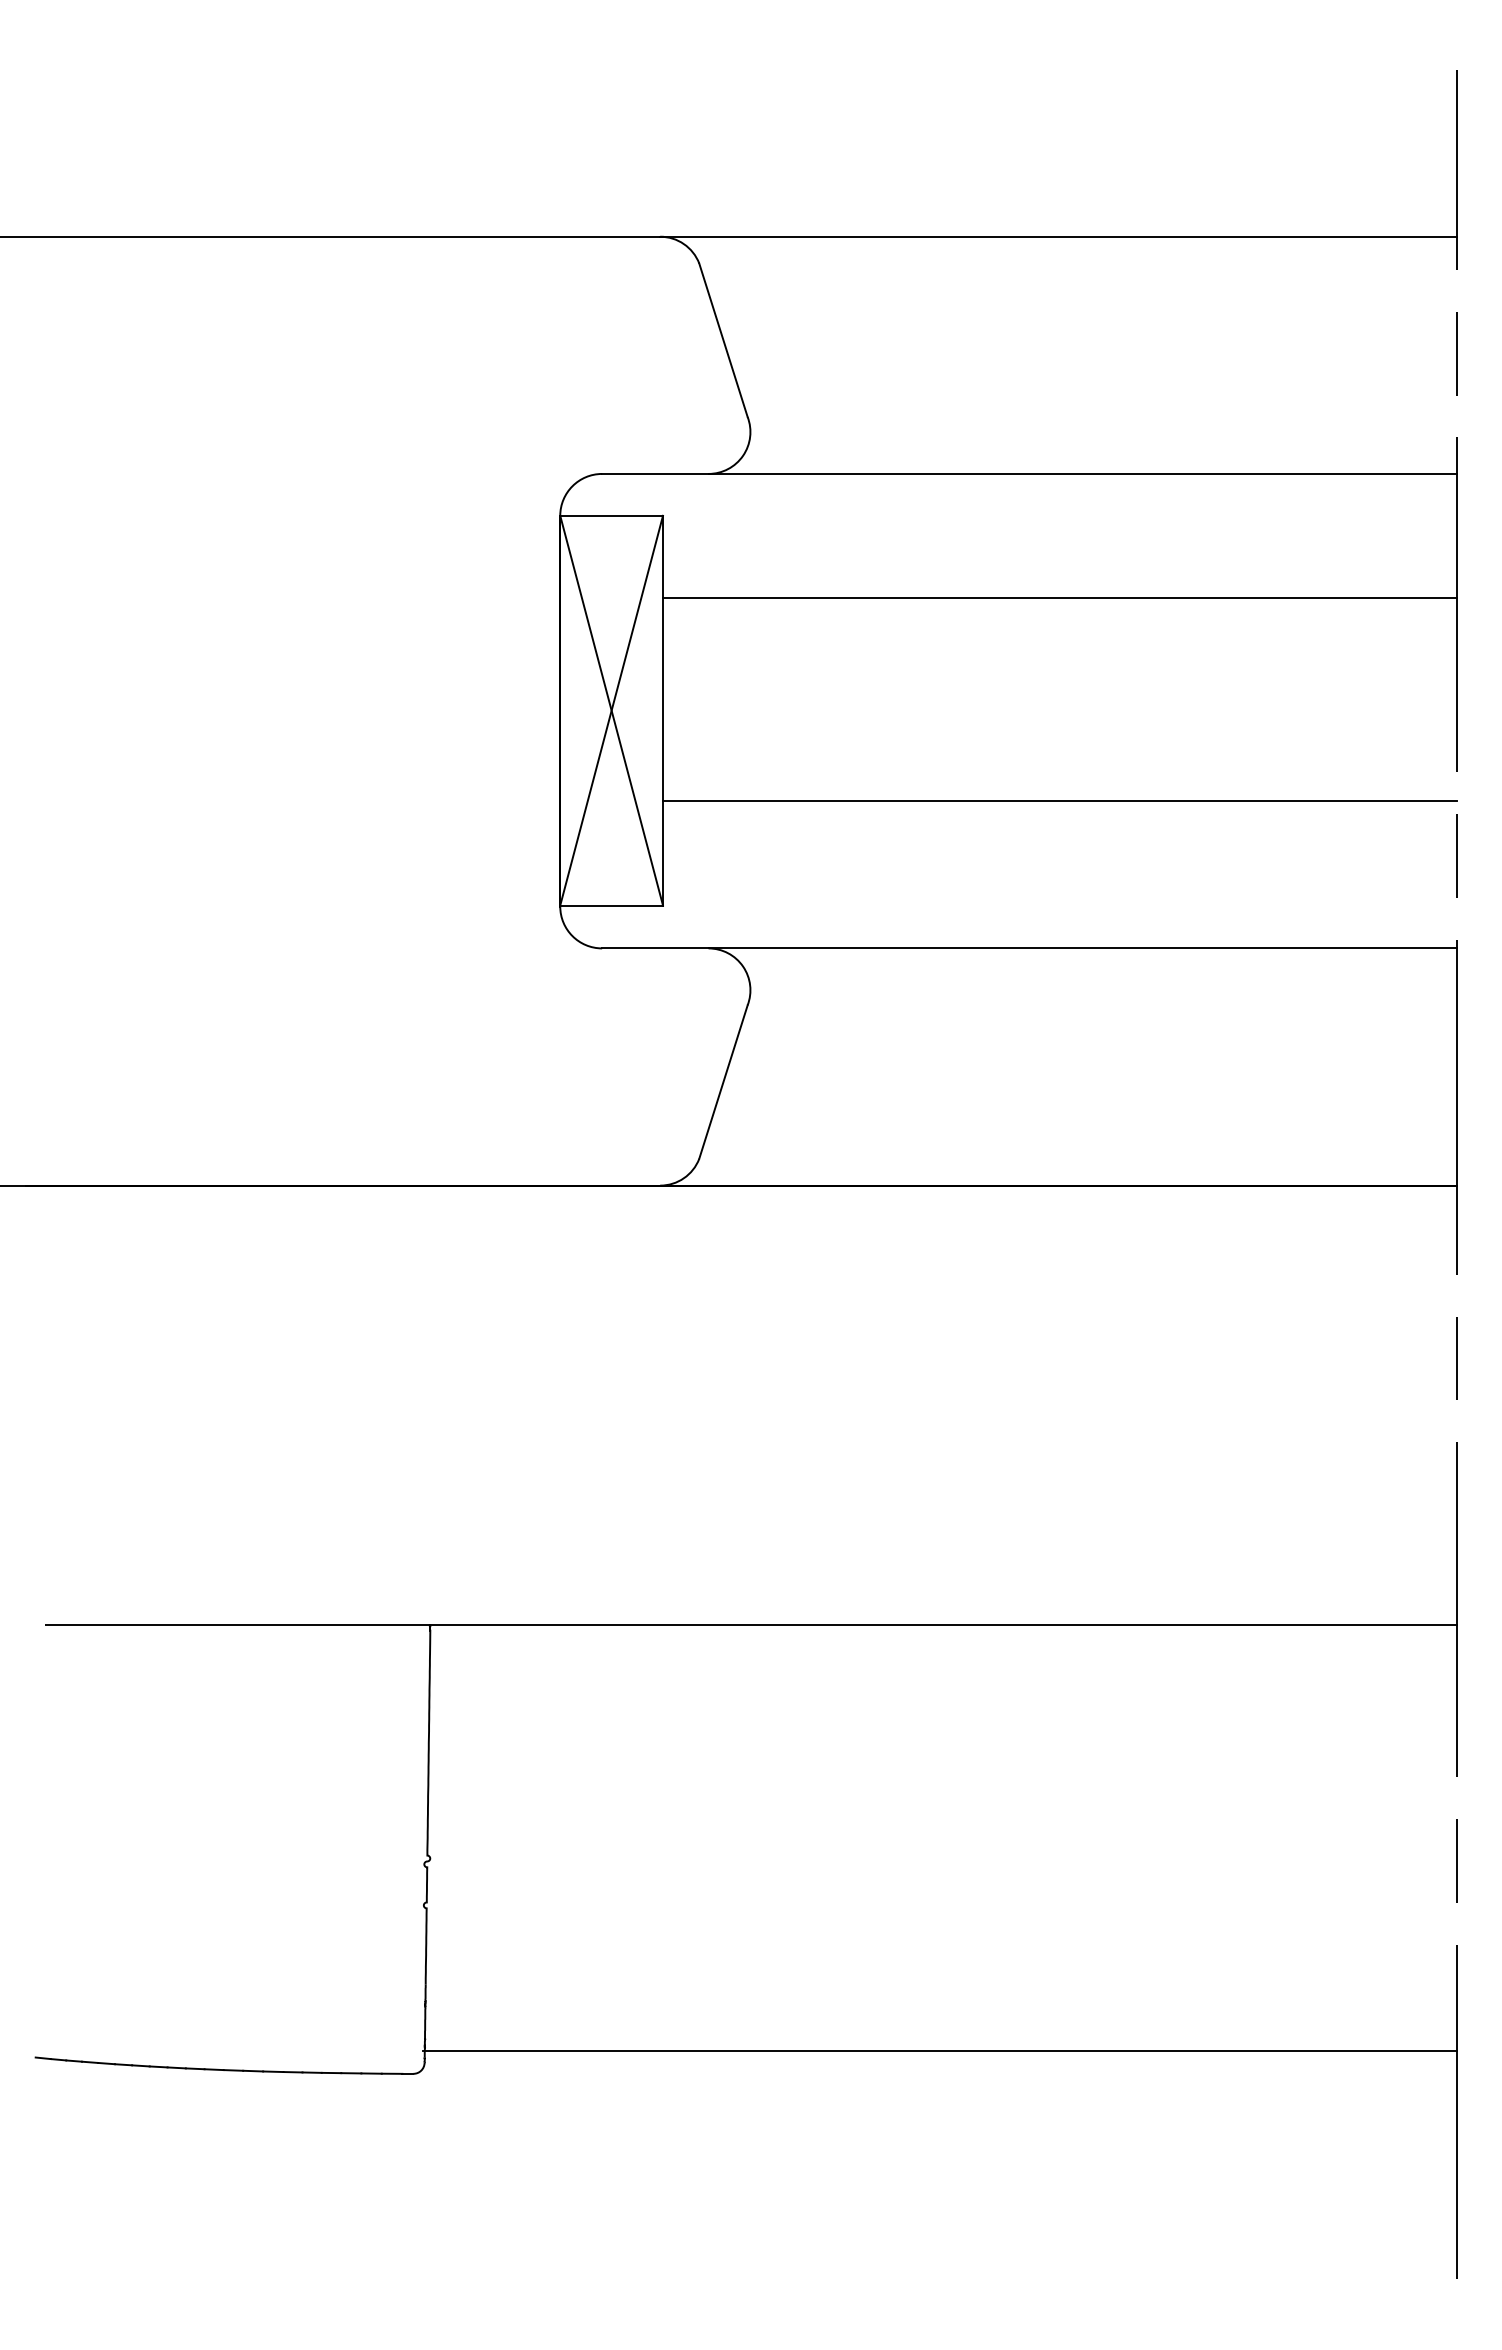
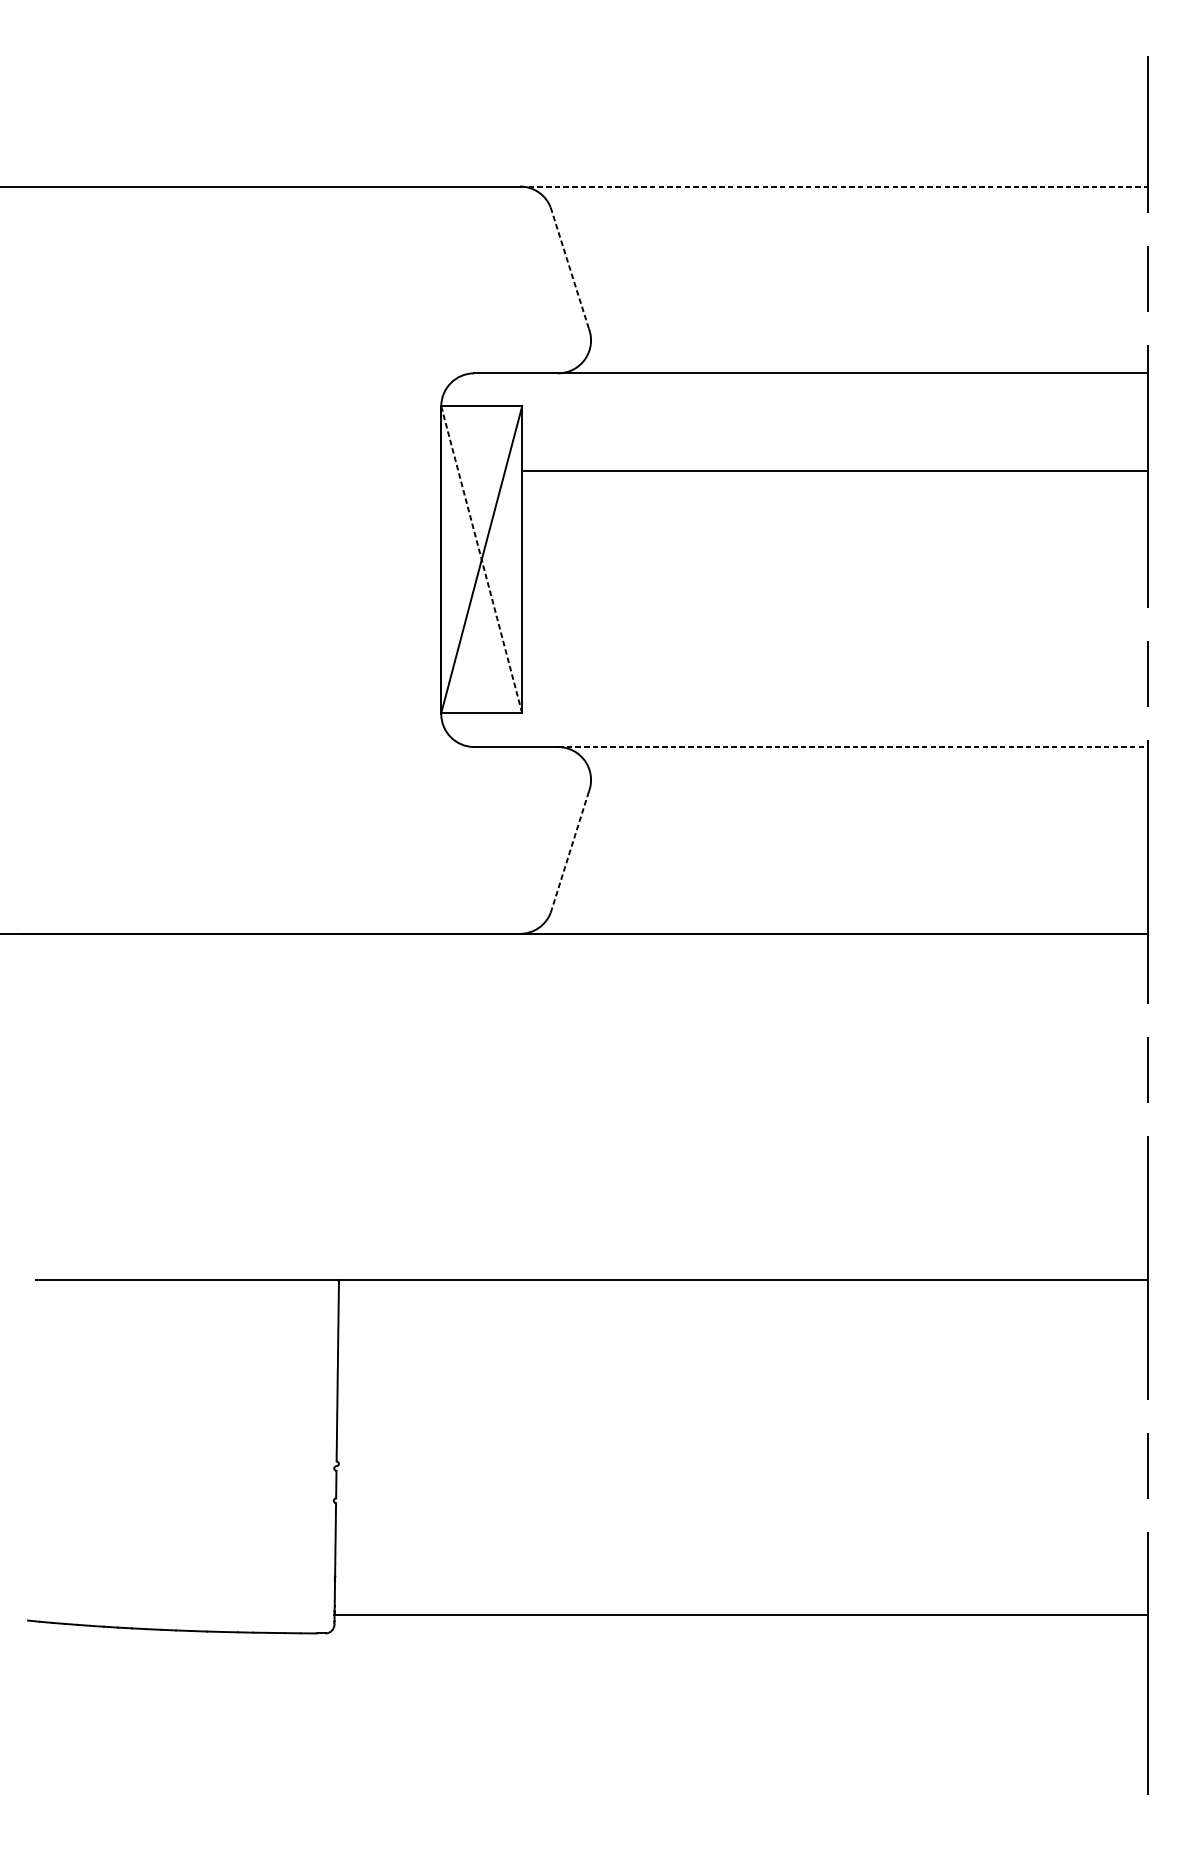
line: (1059, 236) -> (834, 186), solid -> dashed
line: (723, 339) -> (569, 267), solid -> dashed
line: (611, 710) -> (481, 559), solid -> dashed
line: (1059, 801) -> (834, 631), removed
line: (1083, 948) -> (853, 747), solid -> dashed
line: (723, 1082) -> (569, 852), solid -> dashed

